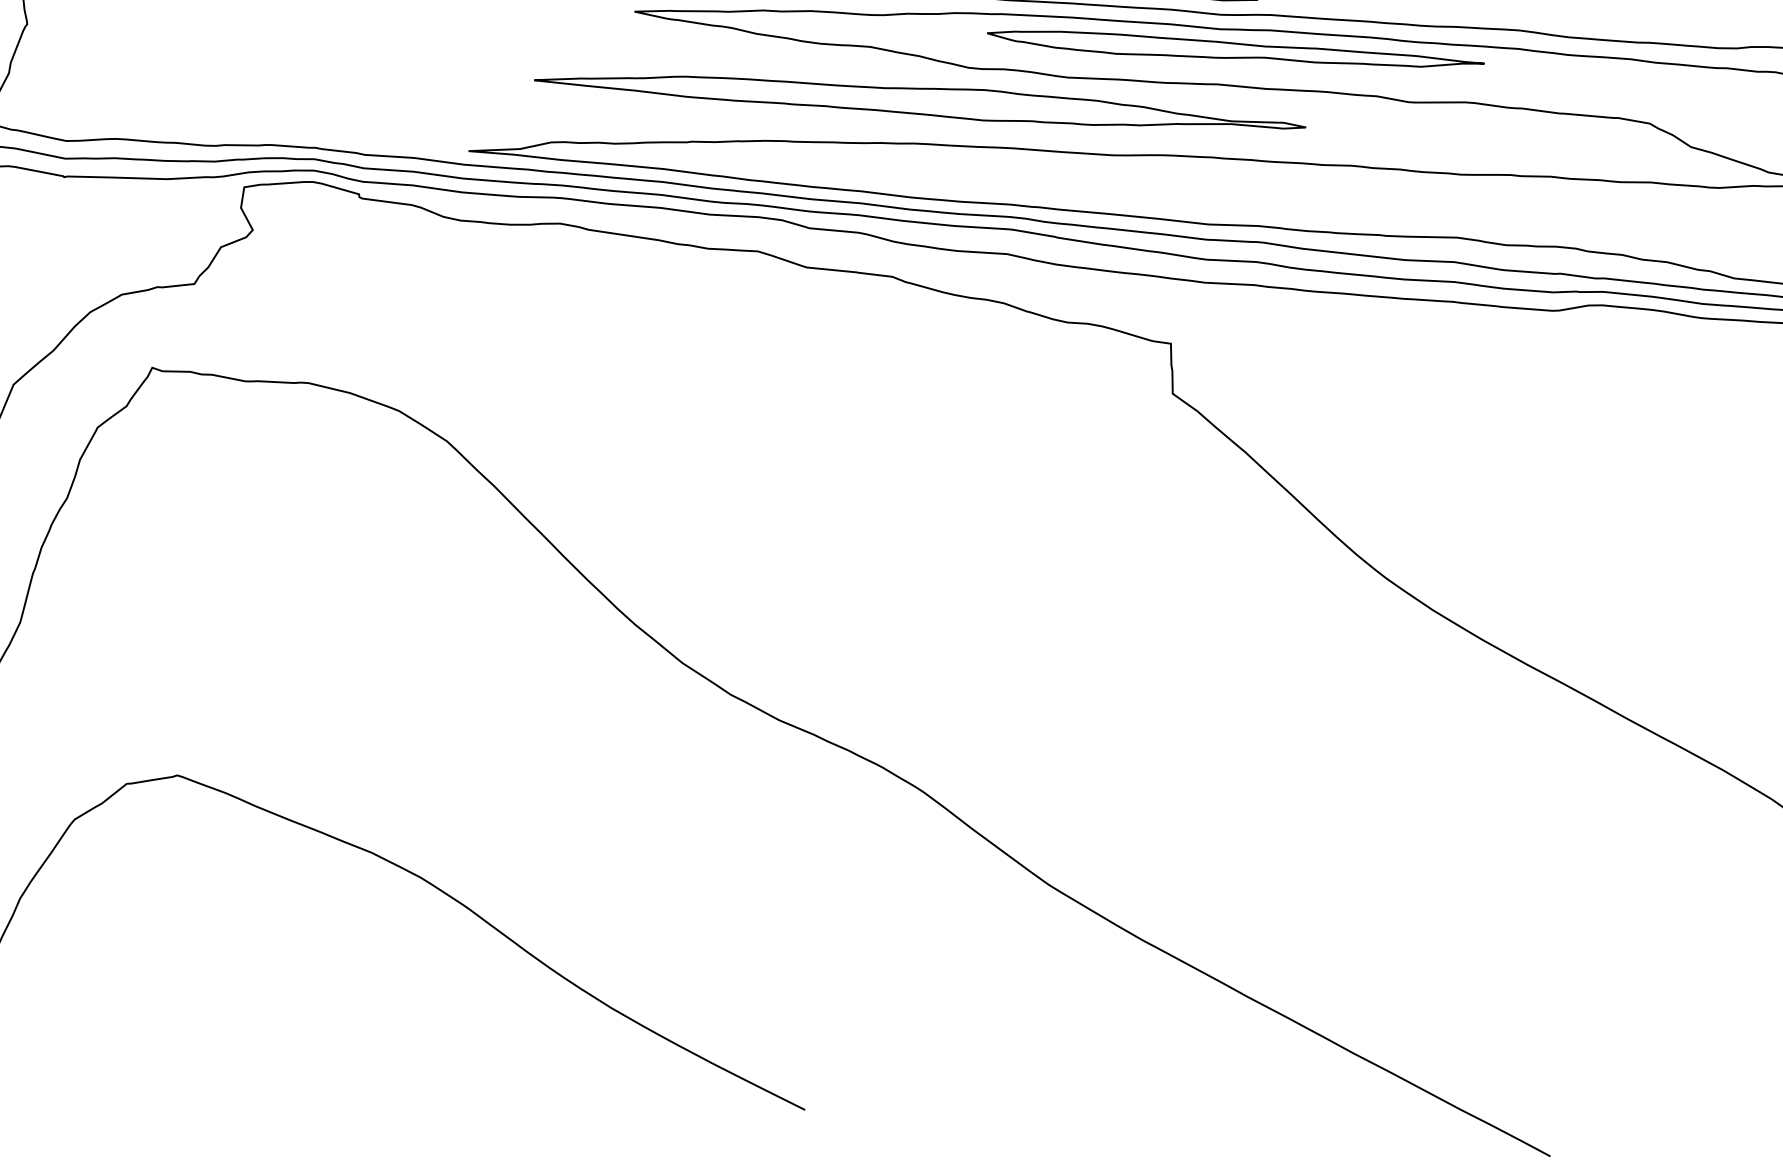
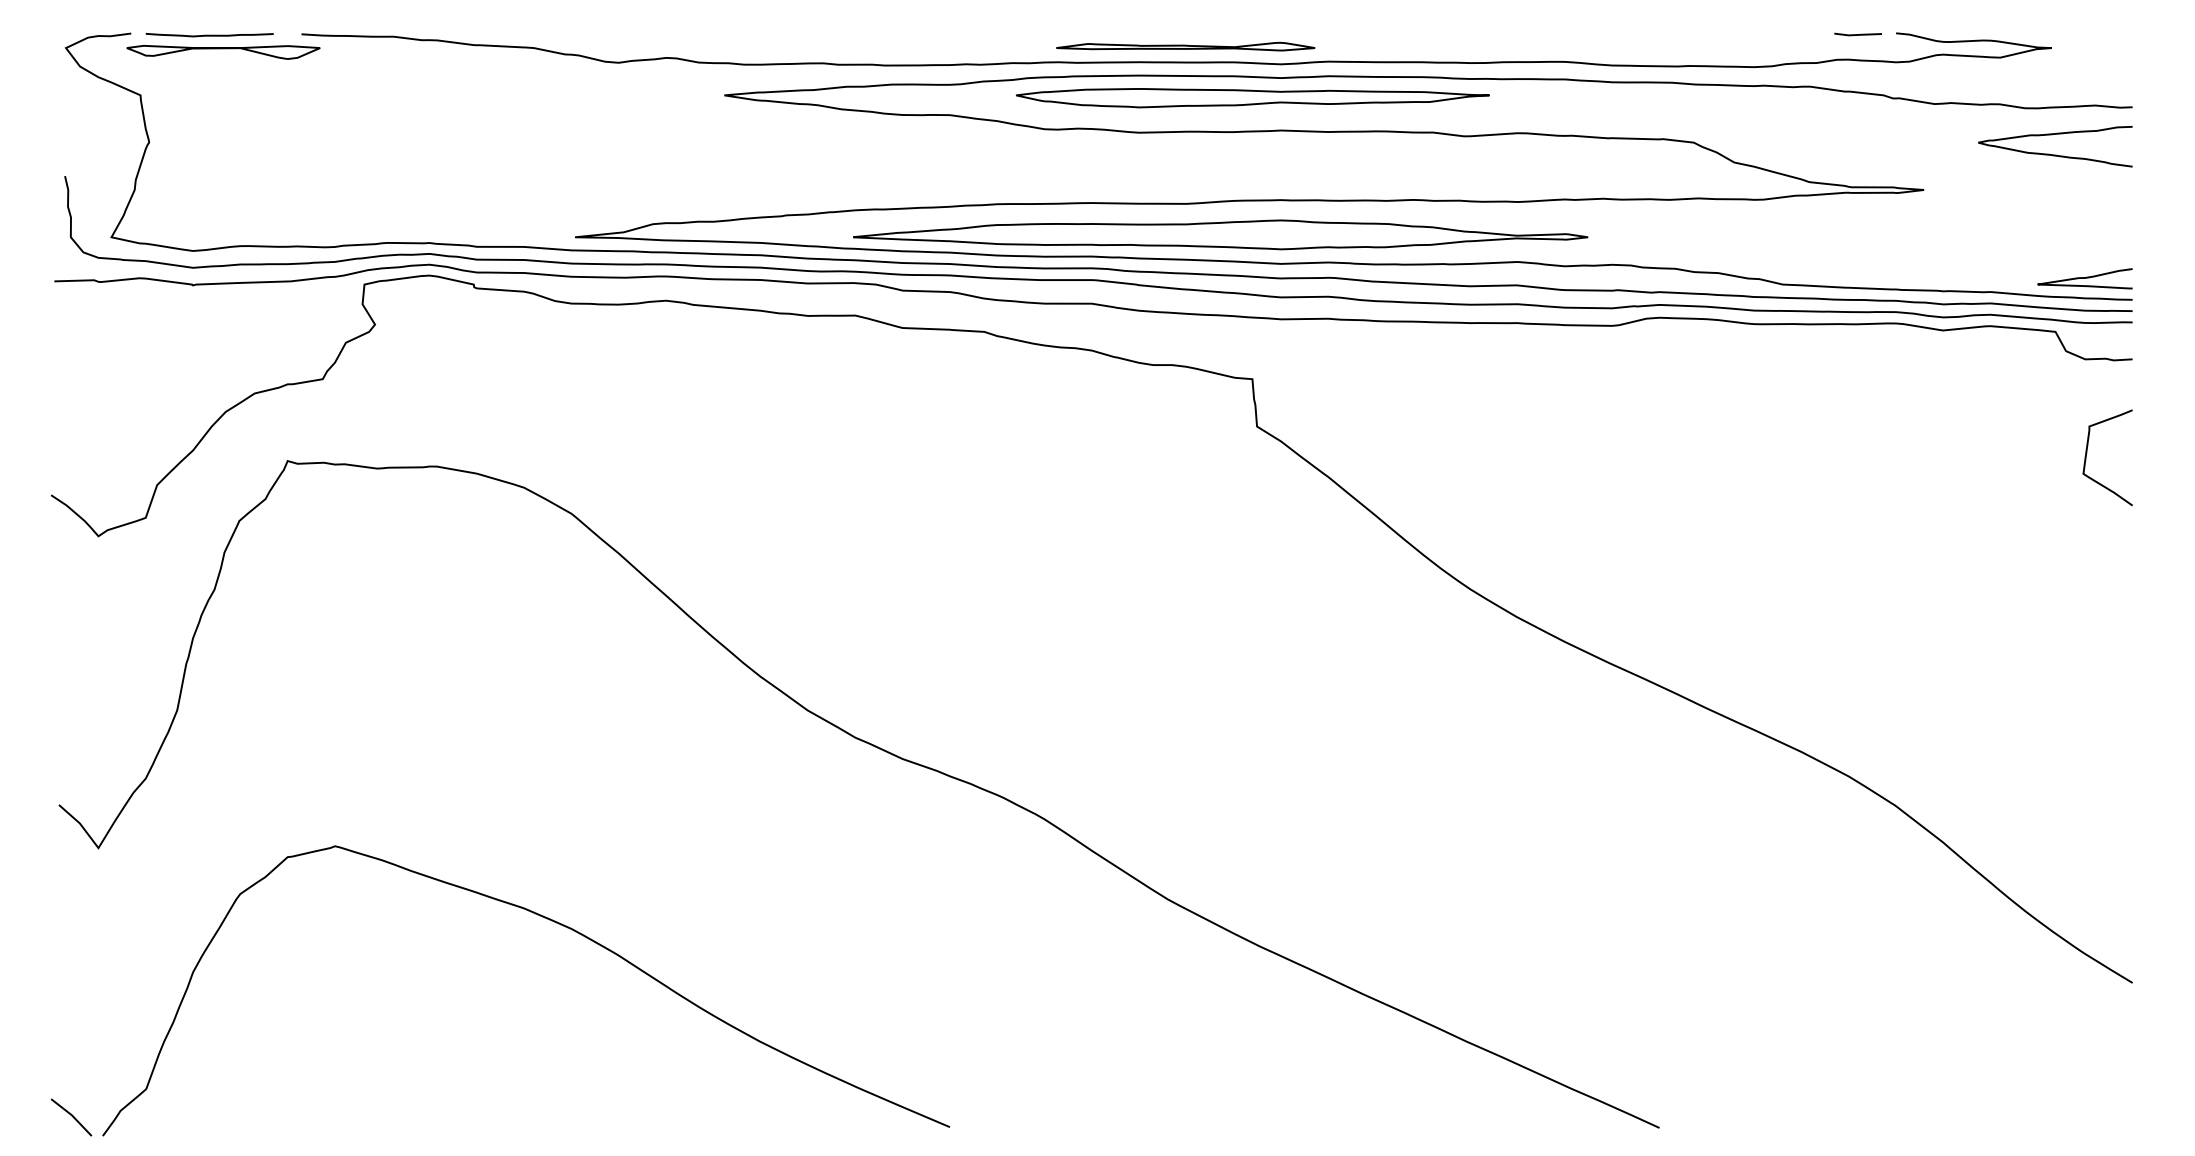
part: (1235, 51) -> (1252, 98), moved
part: (920, 100) -> (1220, 234), moved

